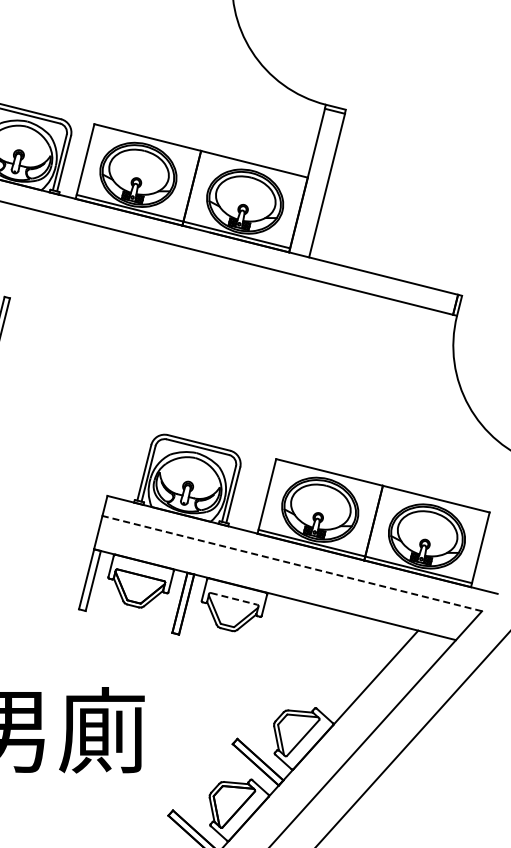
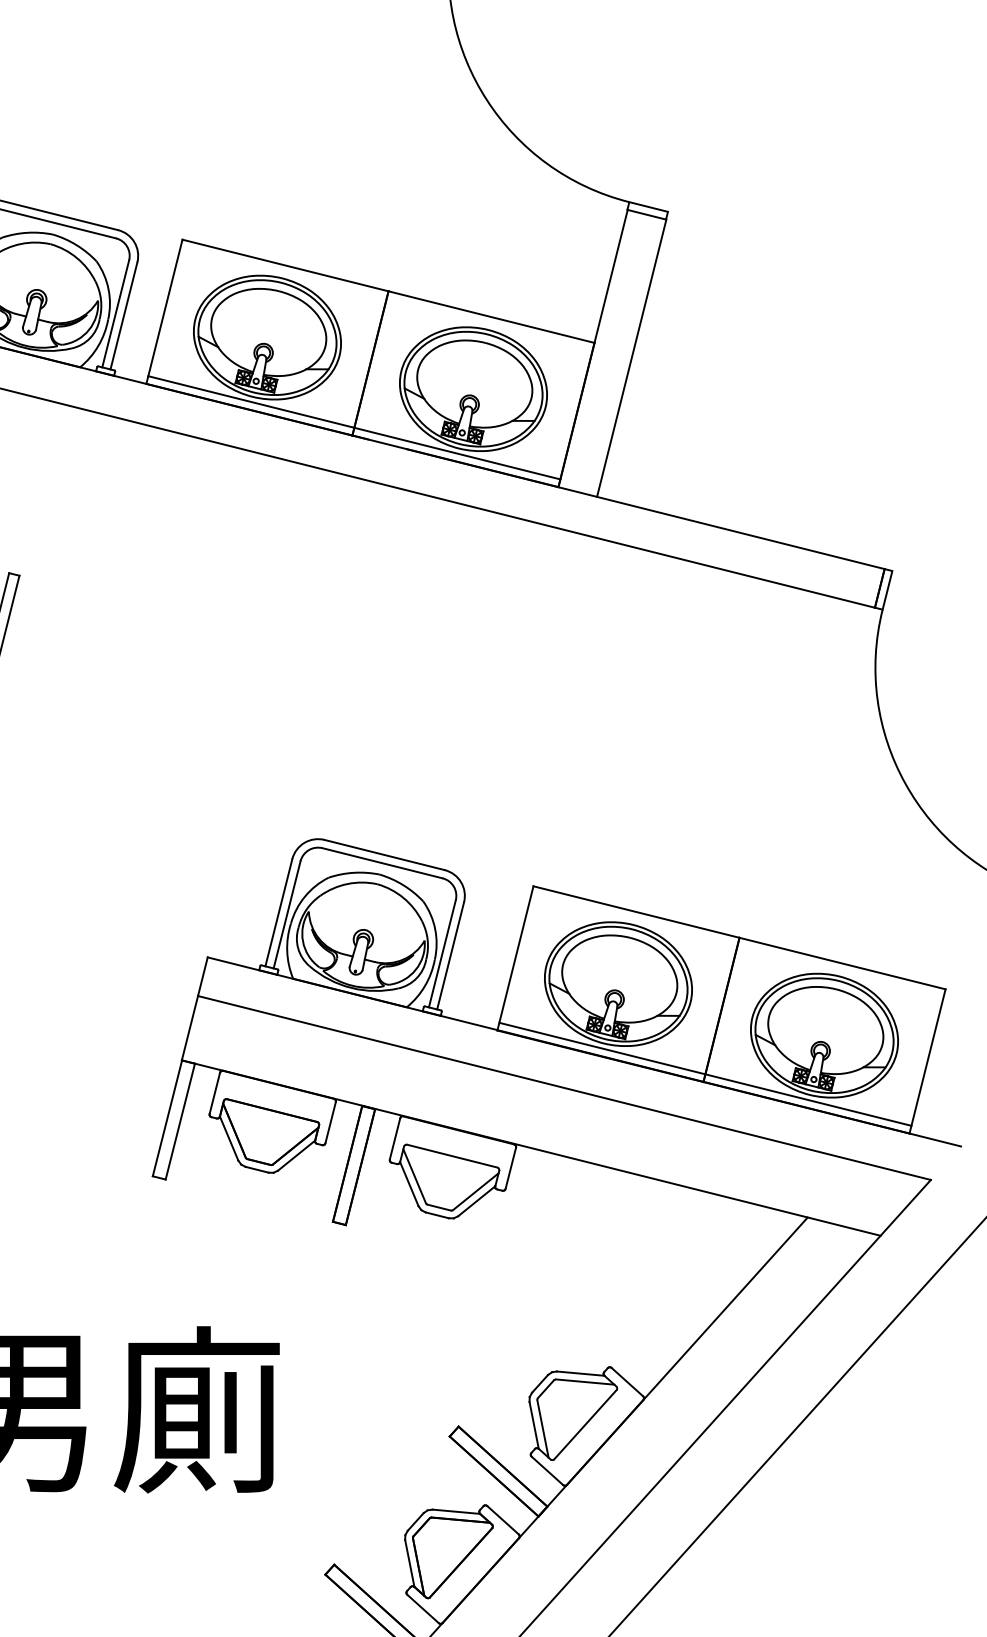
line: (292, 563) -> (564, 1087), dashed -> solid
line: (234, 599) -> (452, 1157), dashed -> solid

